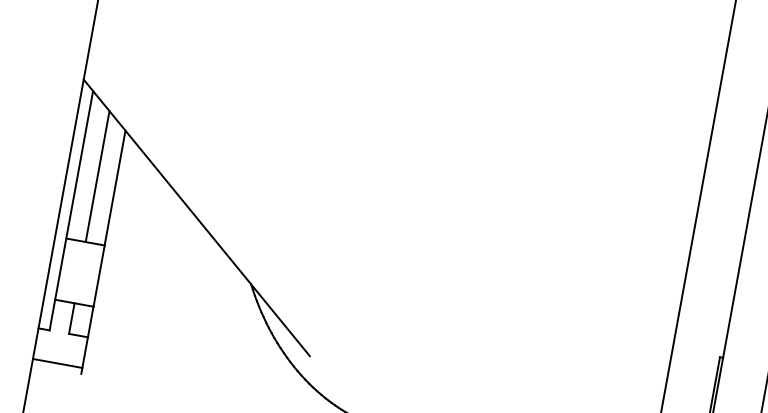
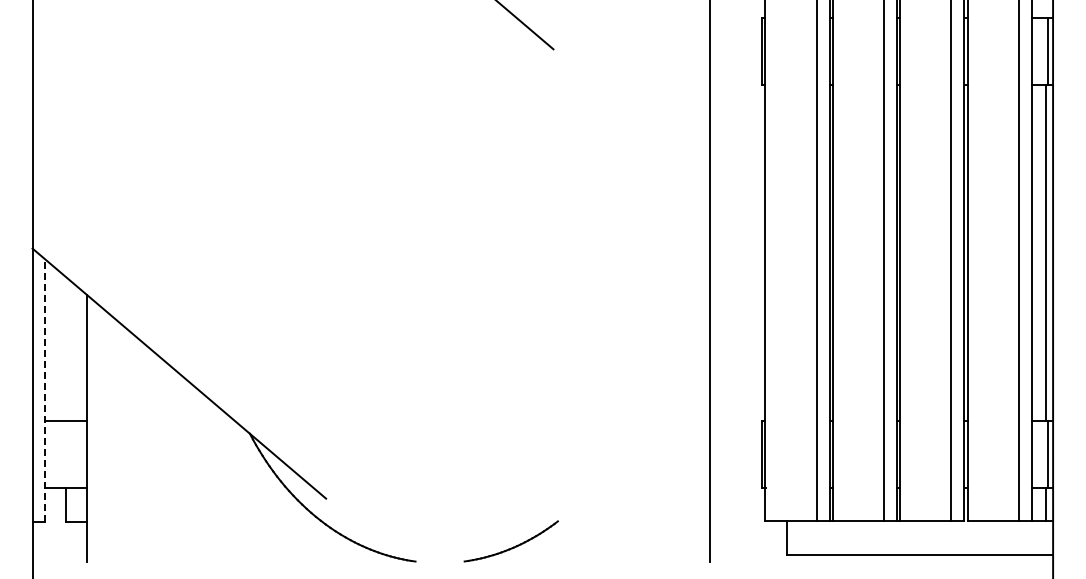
line: (98, 176) -> (66, 348), removed
line: (71, 210) -> (44, 389), solid -> dashed
line: (57, 363) -> (59, 555), removed

